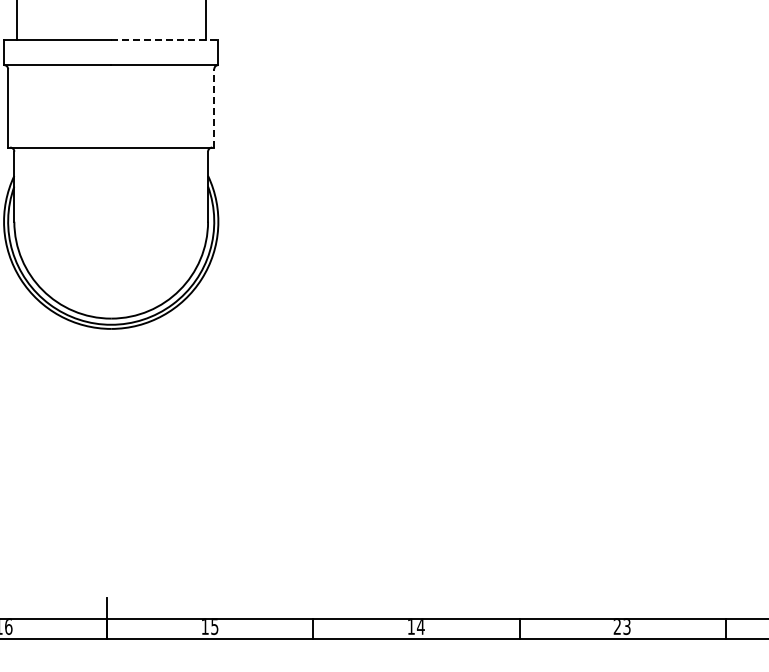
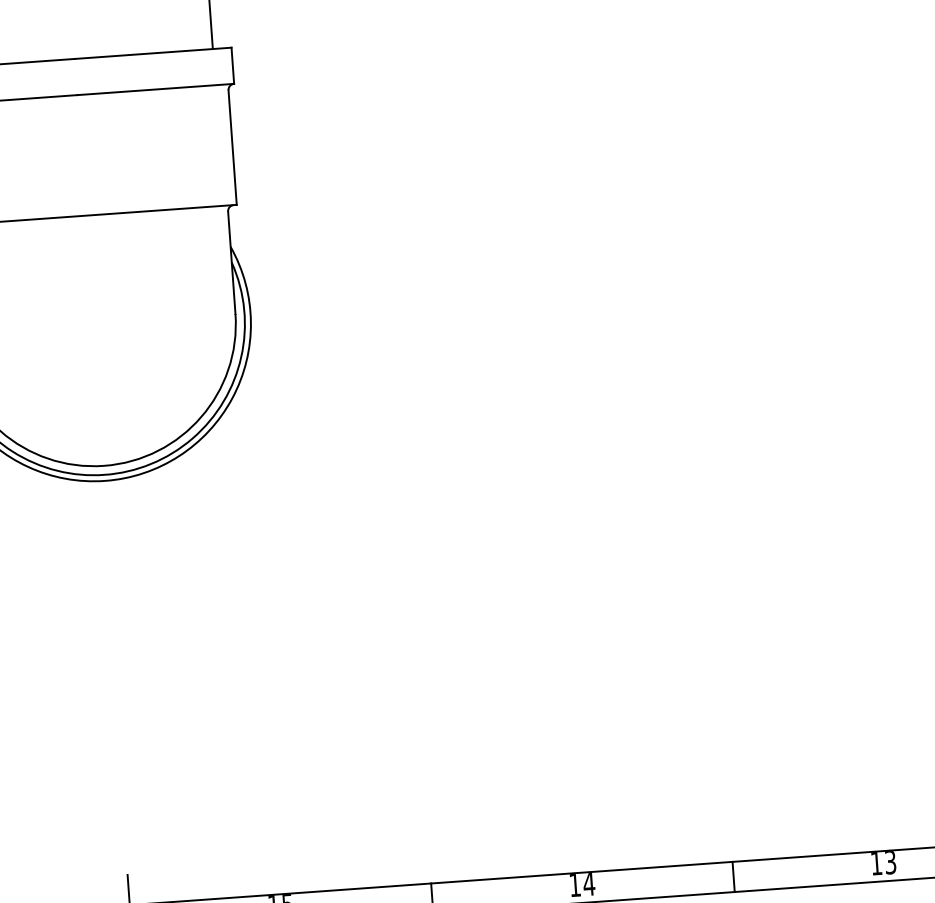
line: (164, 40) -> (152, 53), dashed -> solid
line: (214, 107) -> (232, 146), dashed -> solid
text: (616, 627) -> (875, 864), 23 -> 13

